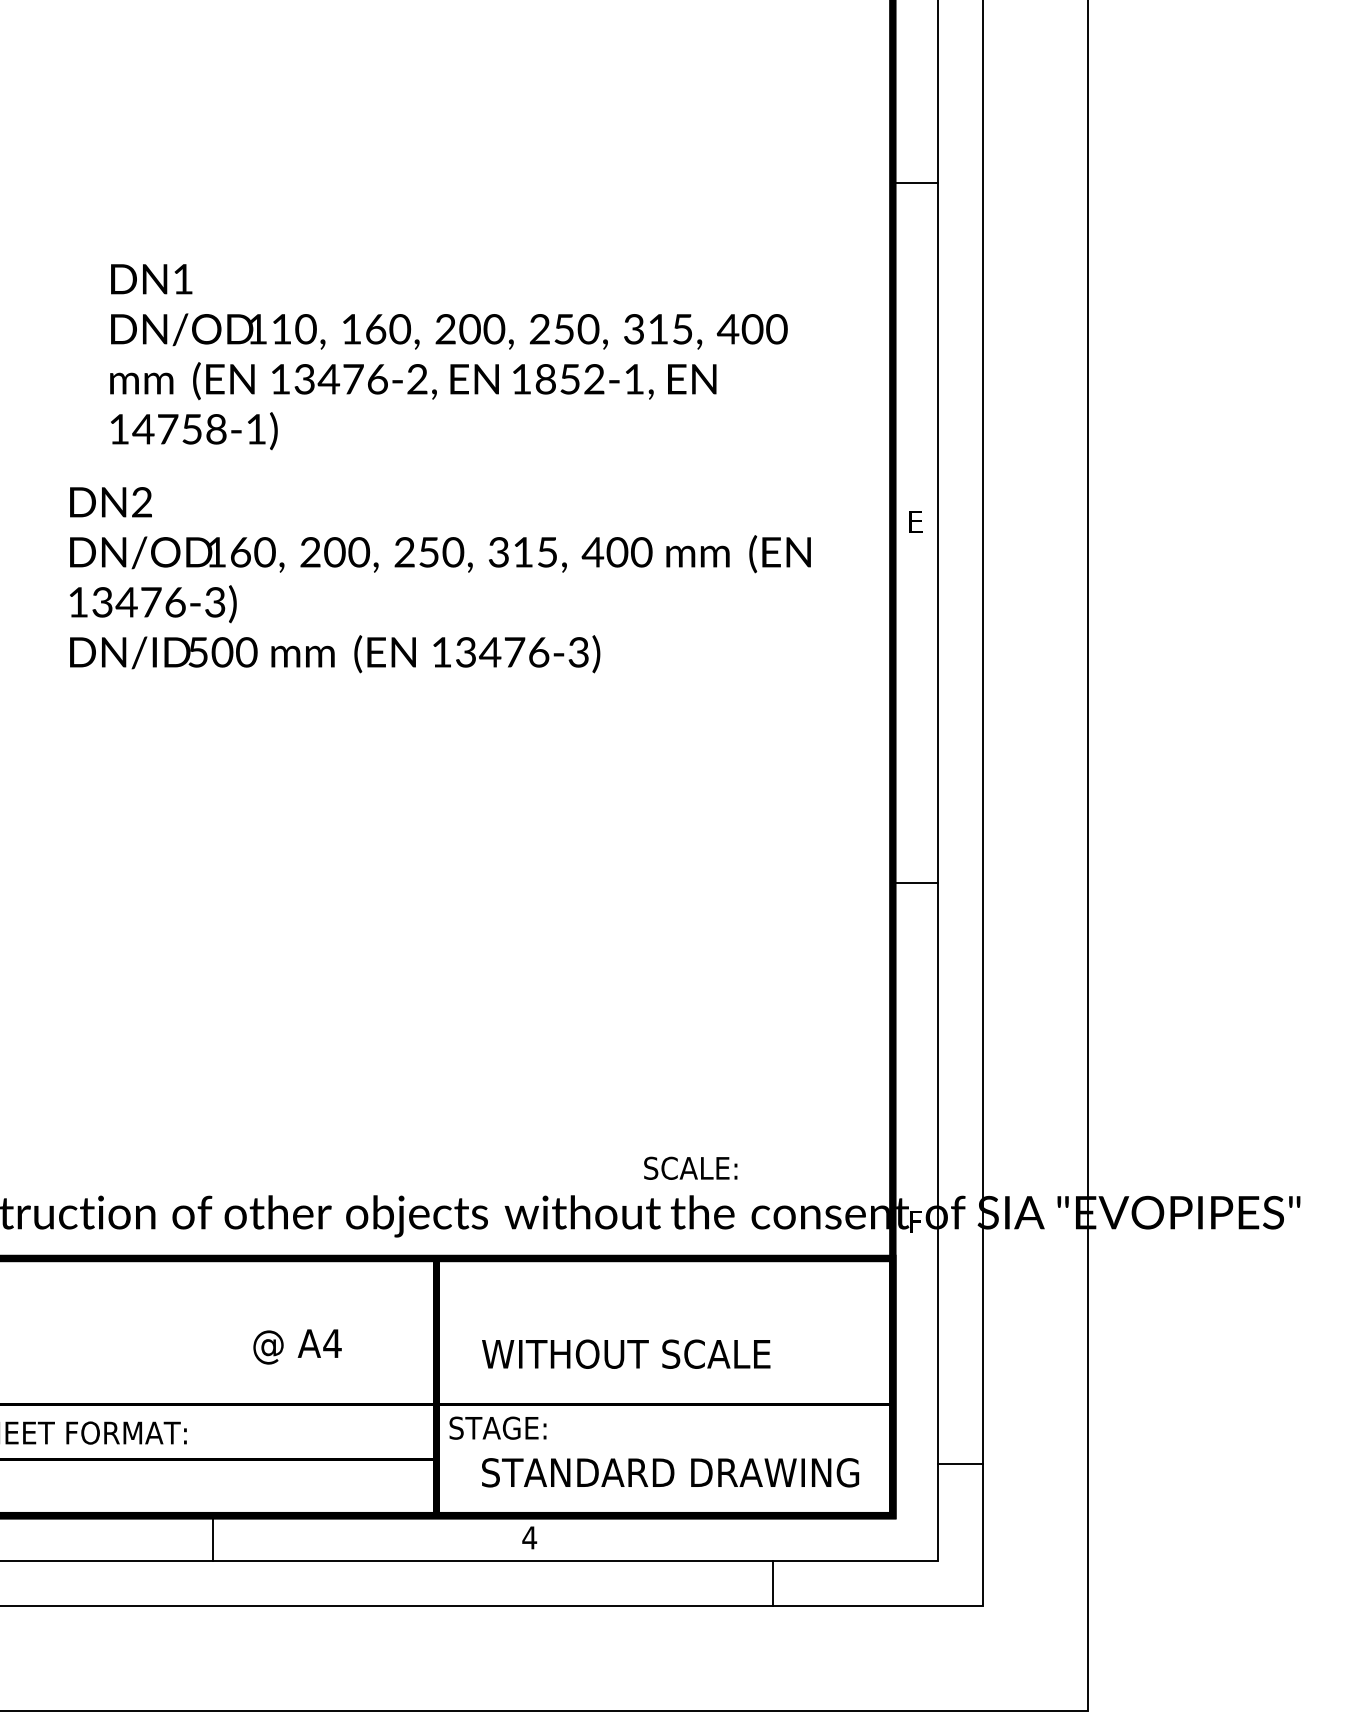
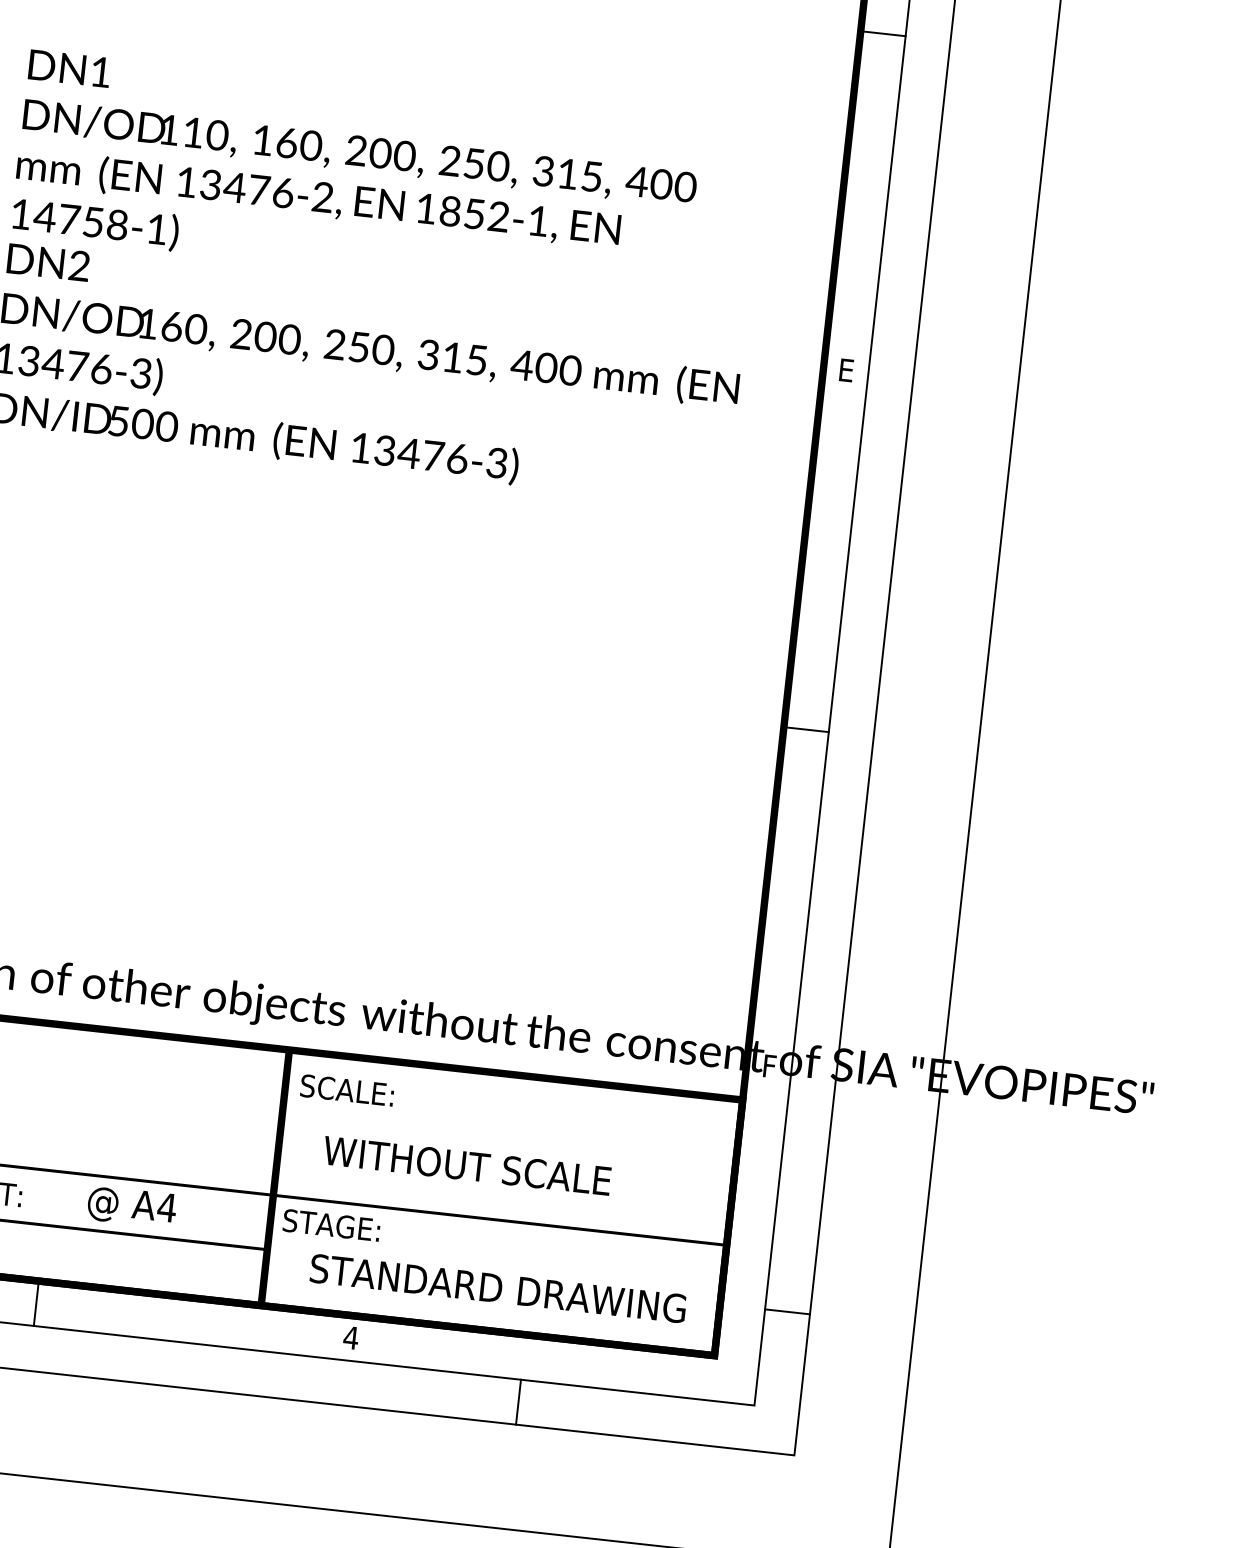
text: (448, 357) -> (356, 179), moved
text: (690, 1167) -> (347, 1089), moved
text: (297, 1346) -> (132, 1206), moved
line: (773, 1583) -> (518, 1402), moved

